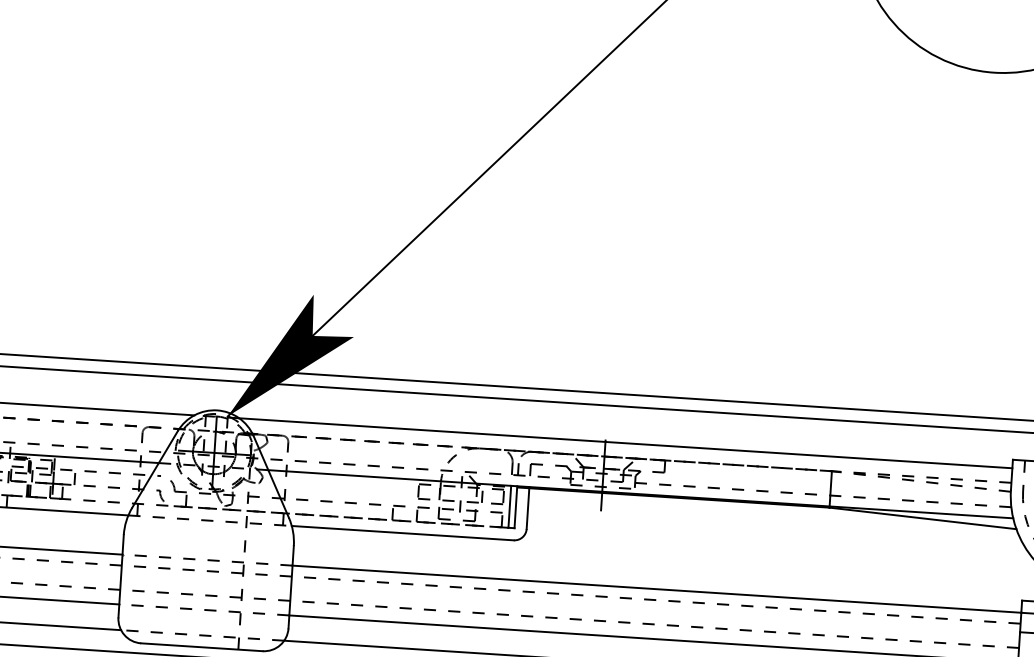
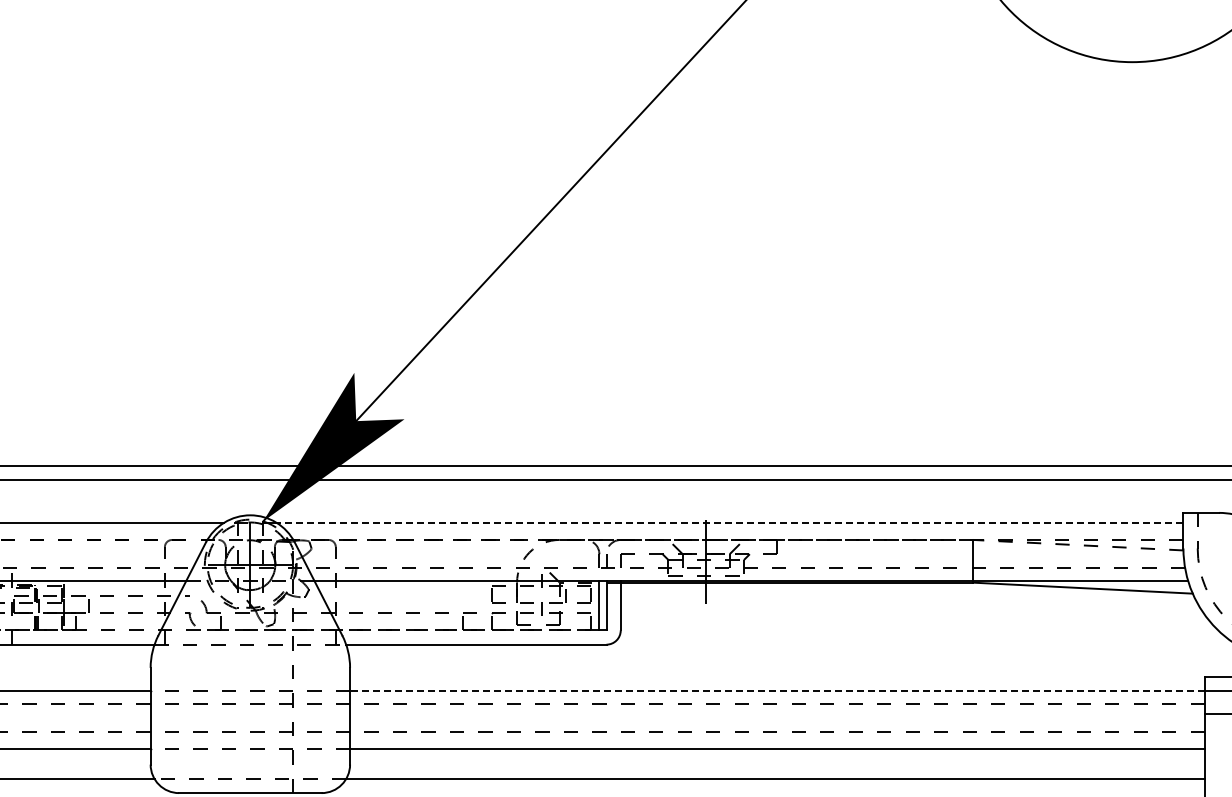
line: (625, 442) -> (729, 522), solid -> dashed
line: (656, 588) -> (776, 690), solid -> dashed

